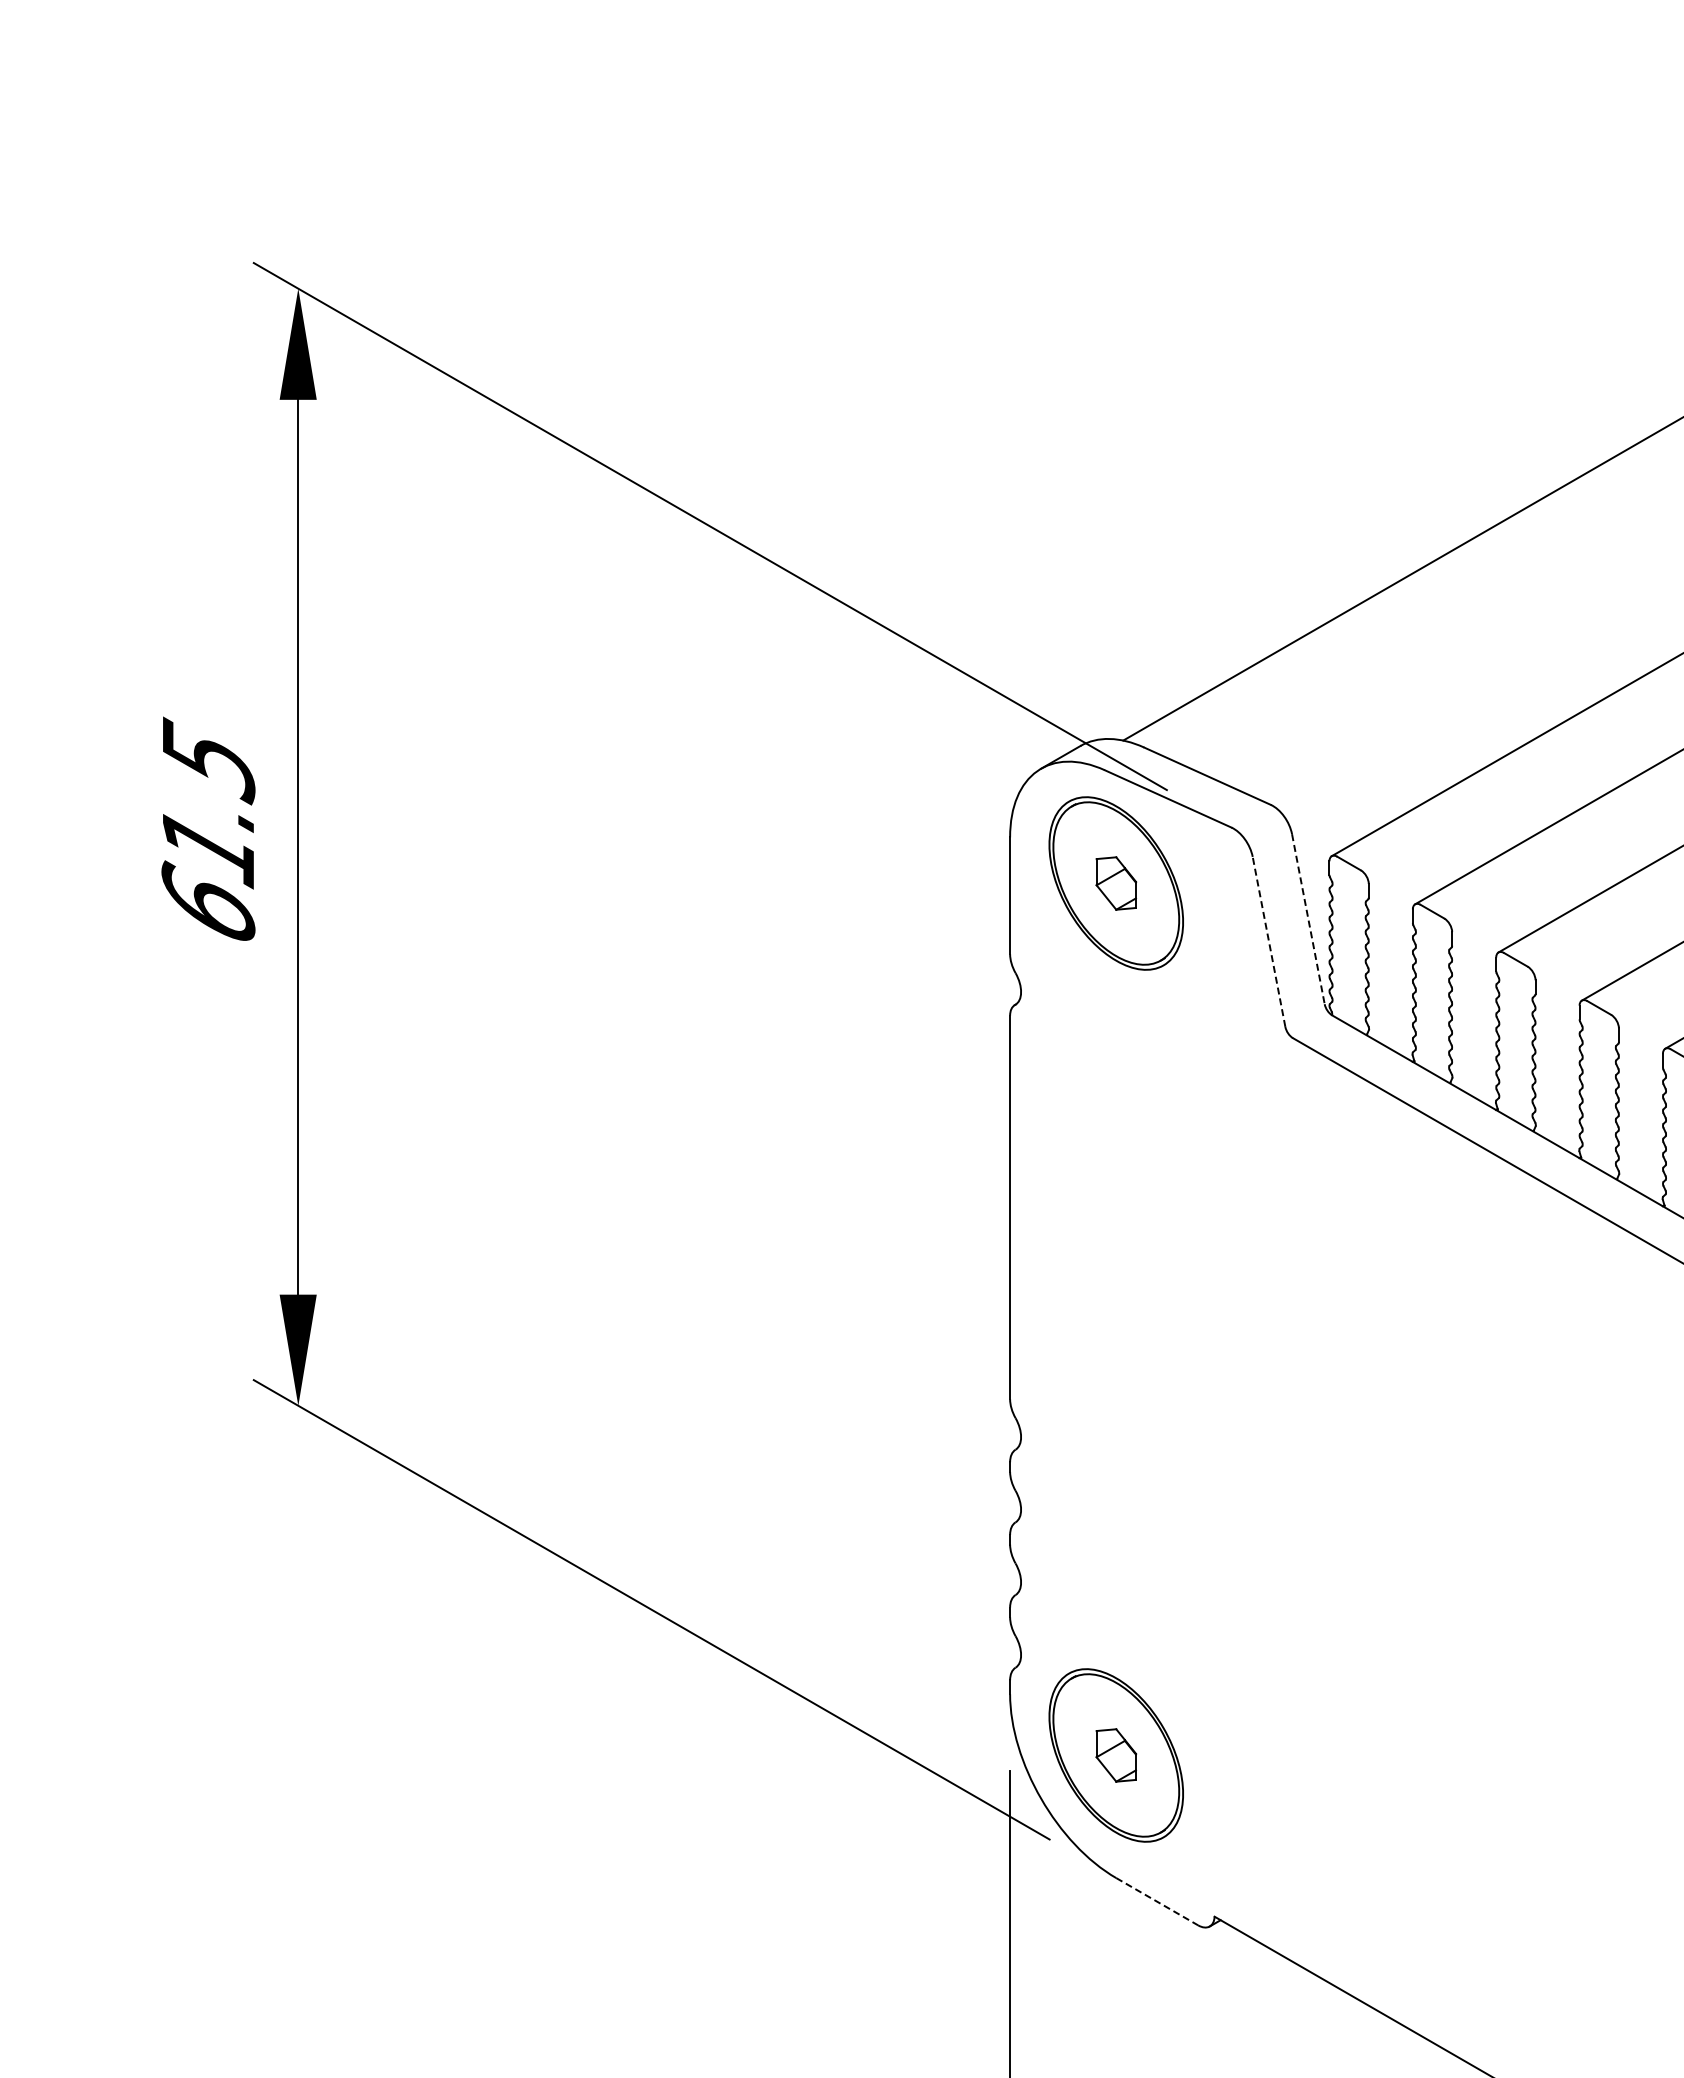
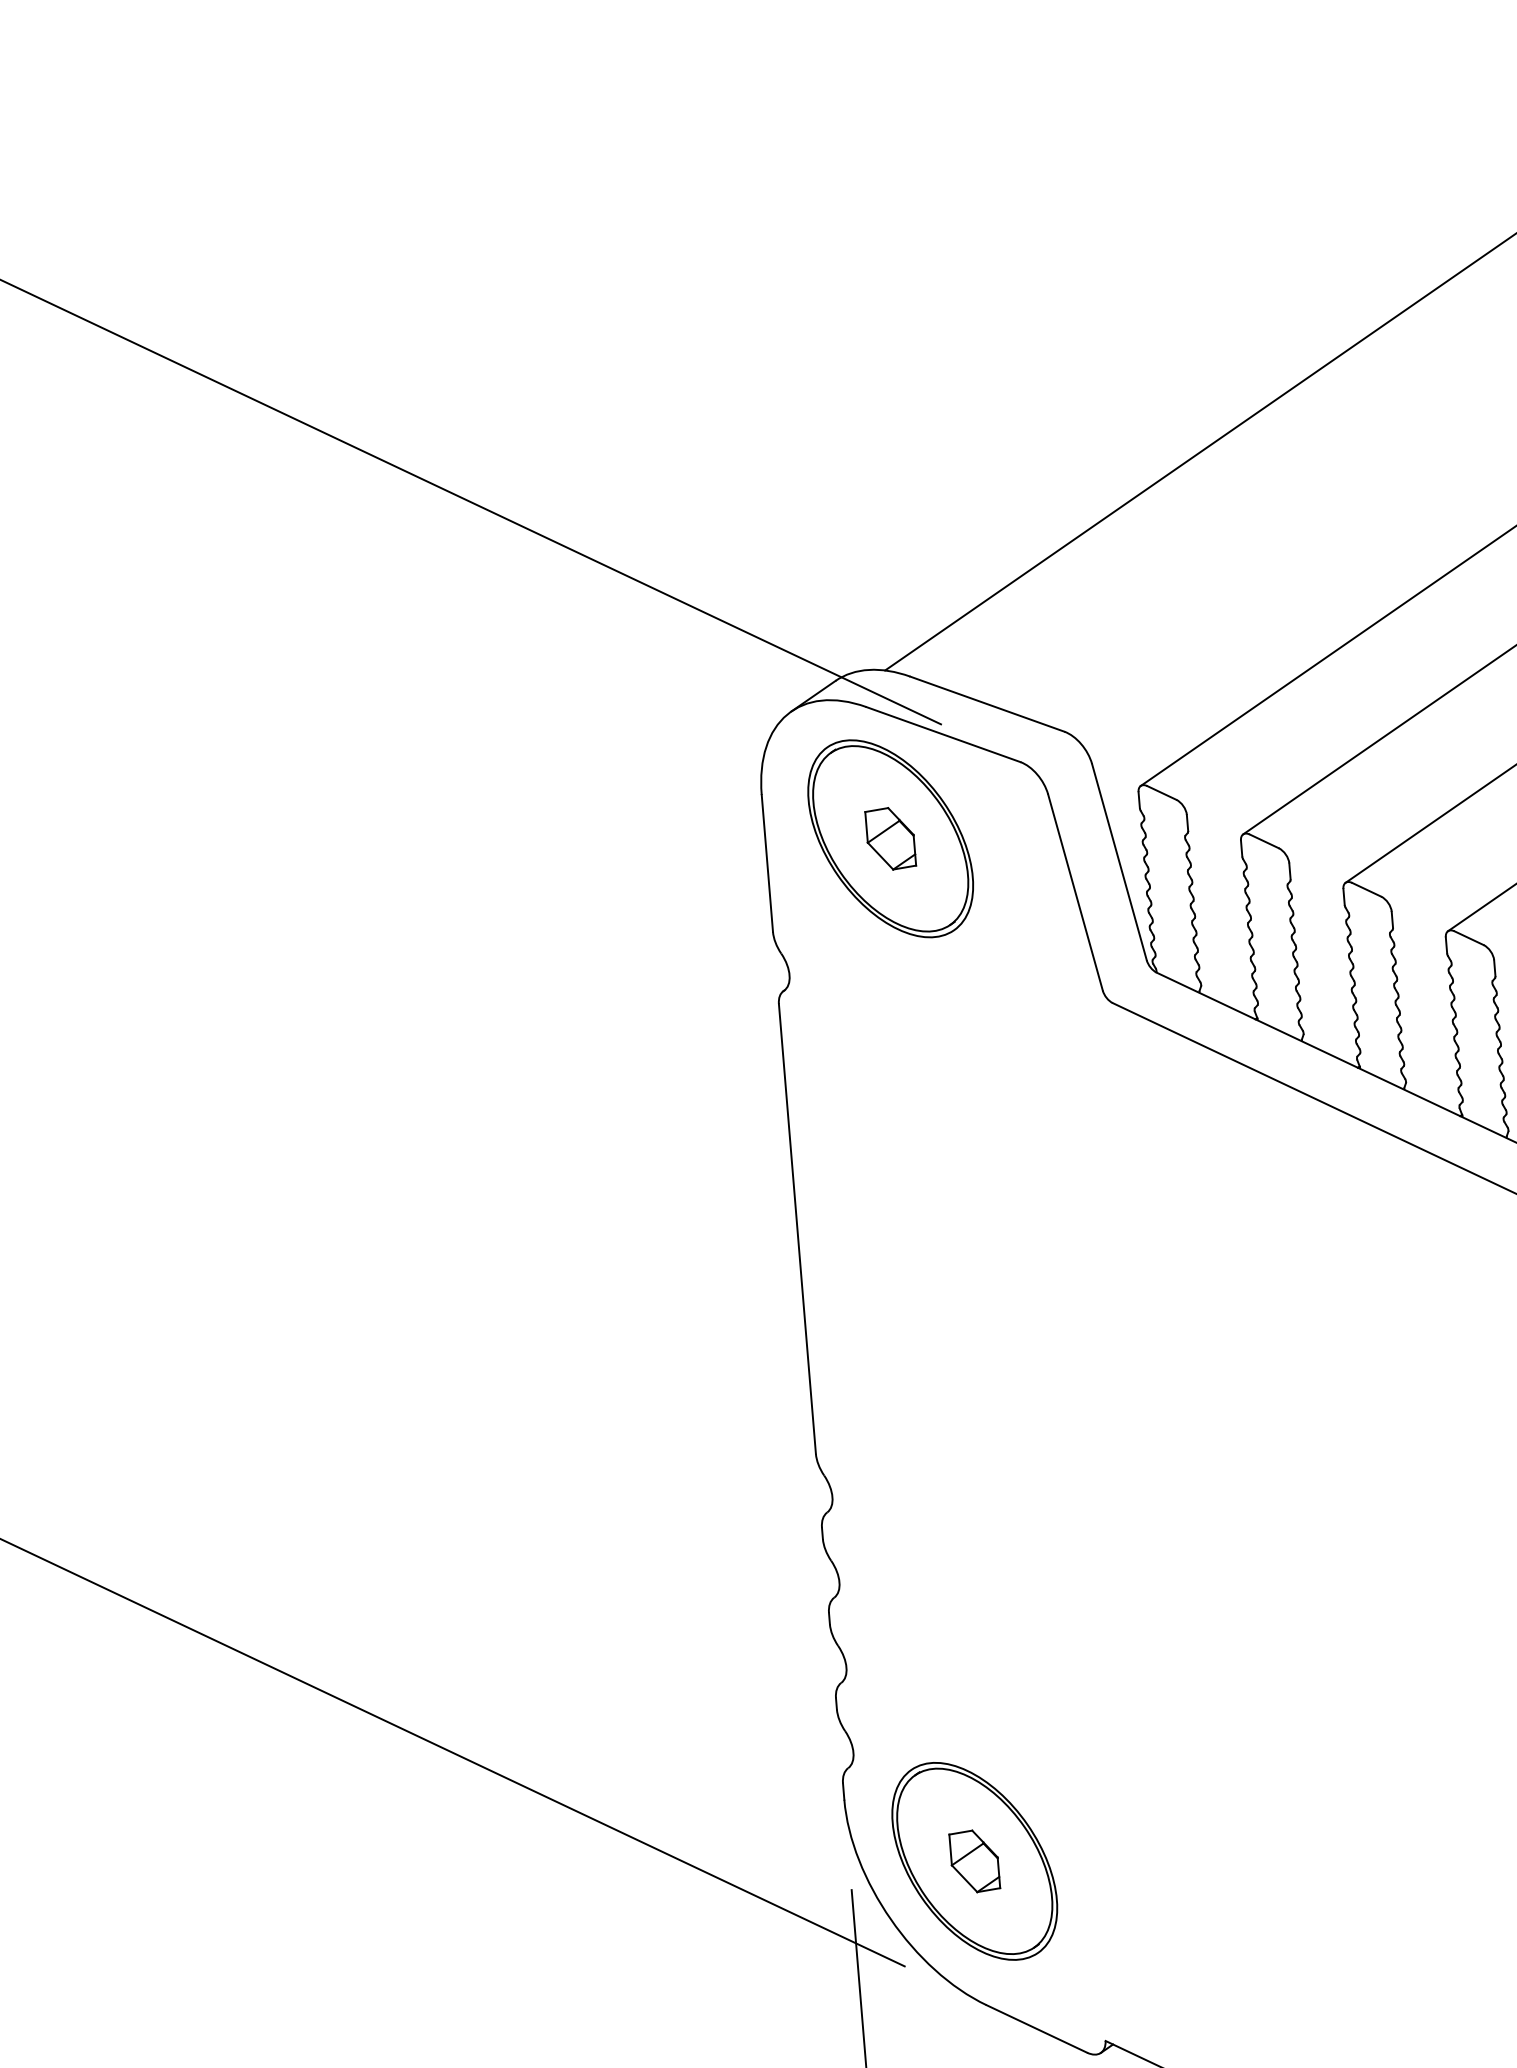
line: (1308, 919) -> (1119, 862), dashed -> solid
line: (1269, 941) -> (1075, 892), dashed -> solid
line: (1157, 1901) -> (1037, 2028), dashed -> solid

